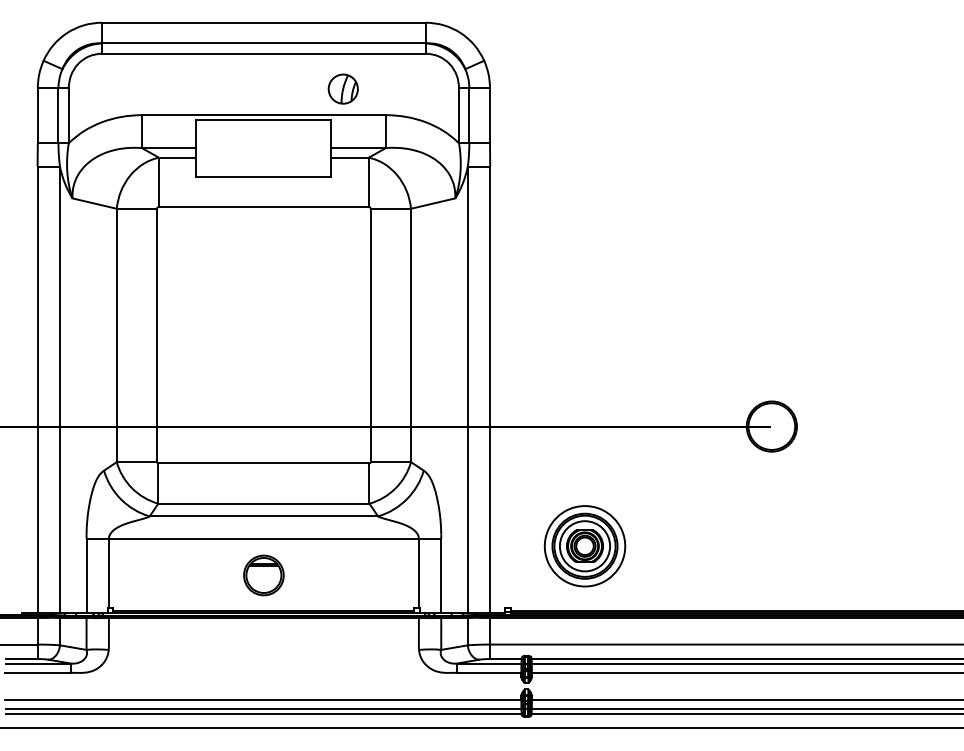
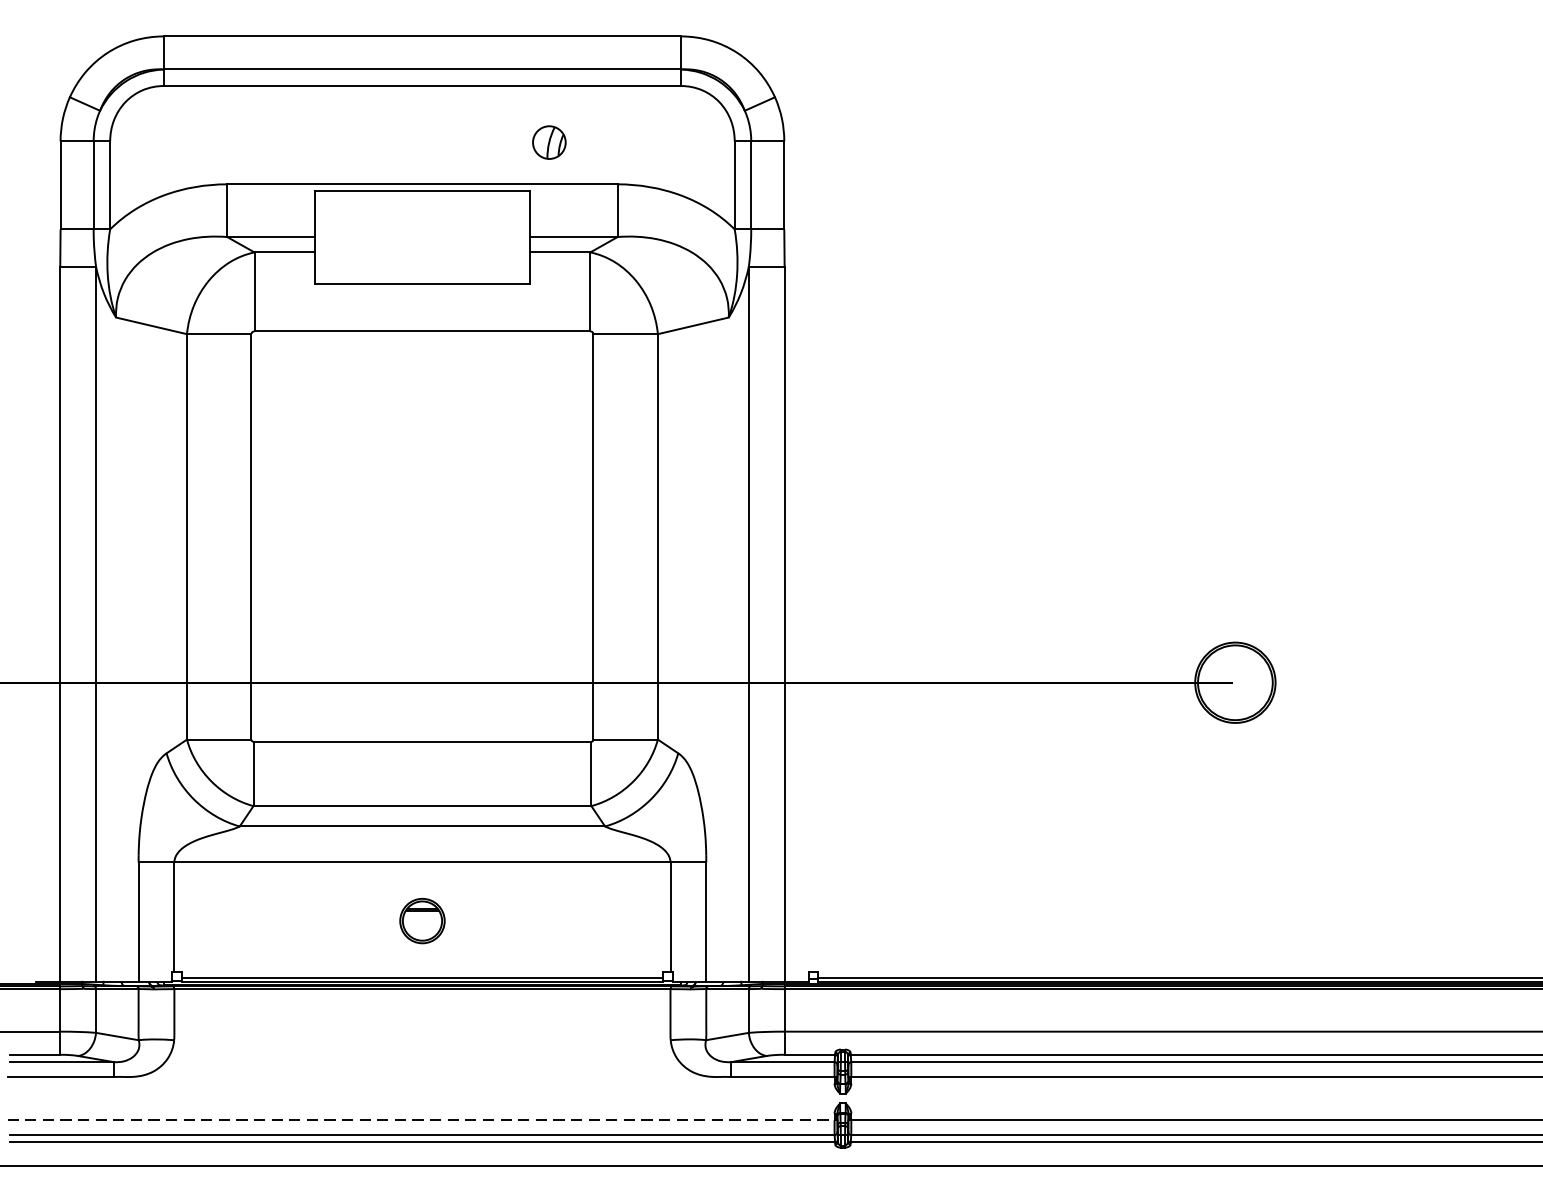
part: (342, 88) -> (548, 141), size x0.7
part: (584, 546) -> (935, 874), removed
part: (263, 575) -> (421, 921), size x0.7
line: (264, 699) -> (423, 1119), solid -> dashed

